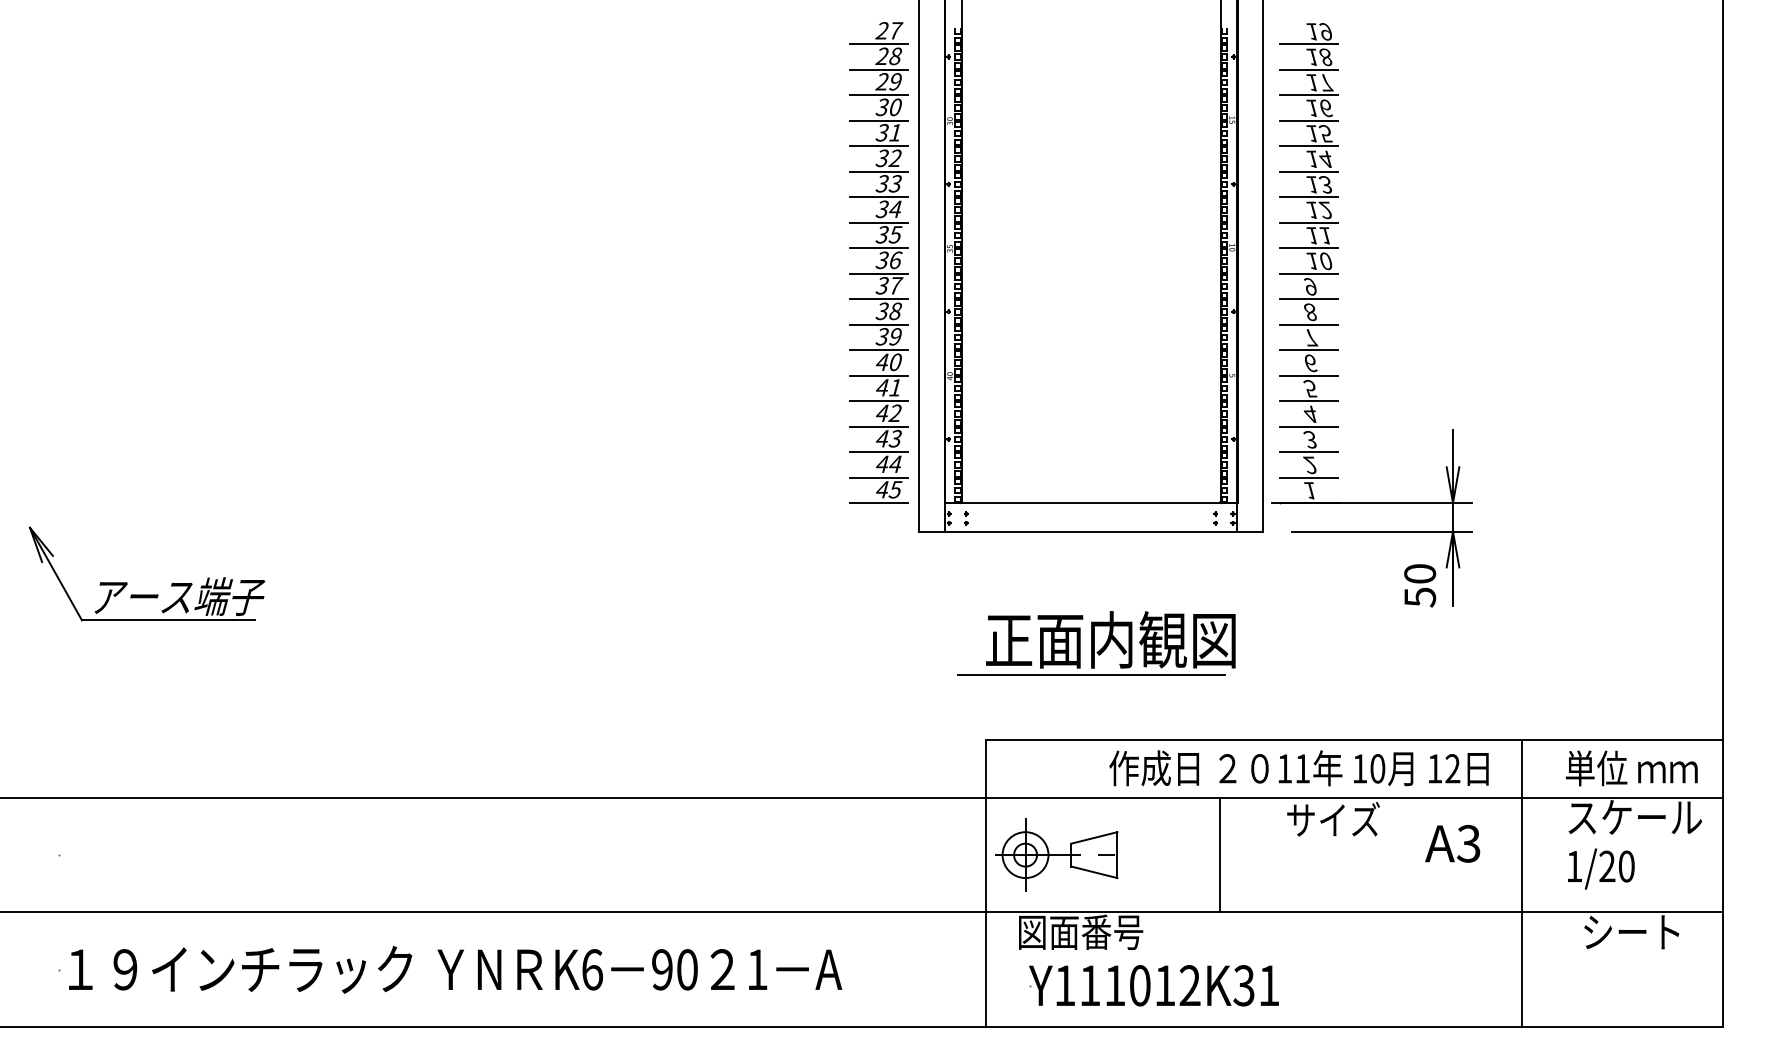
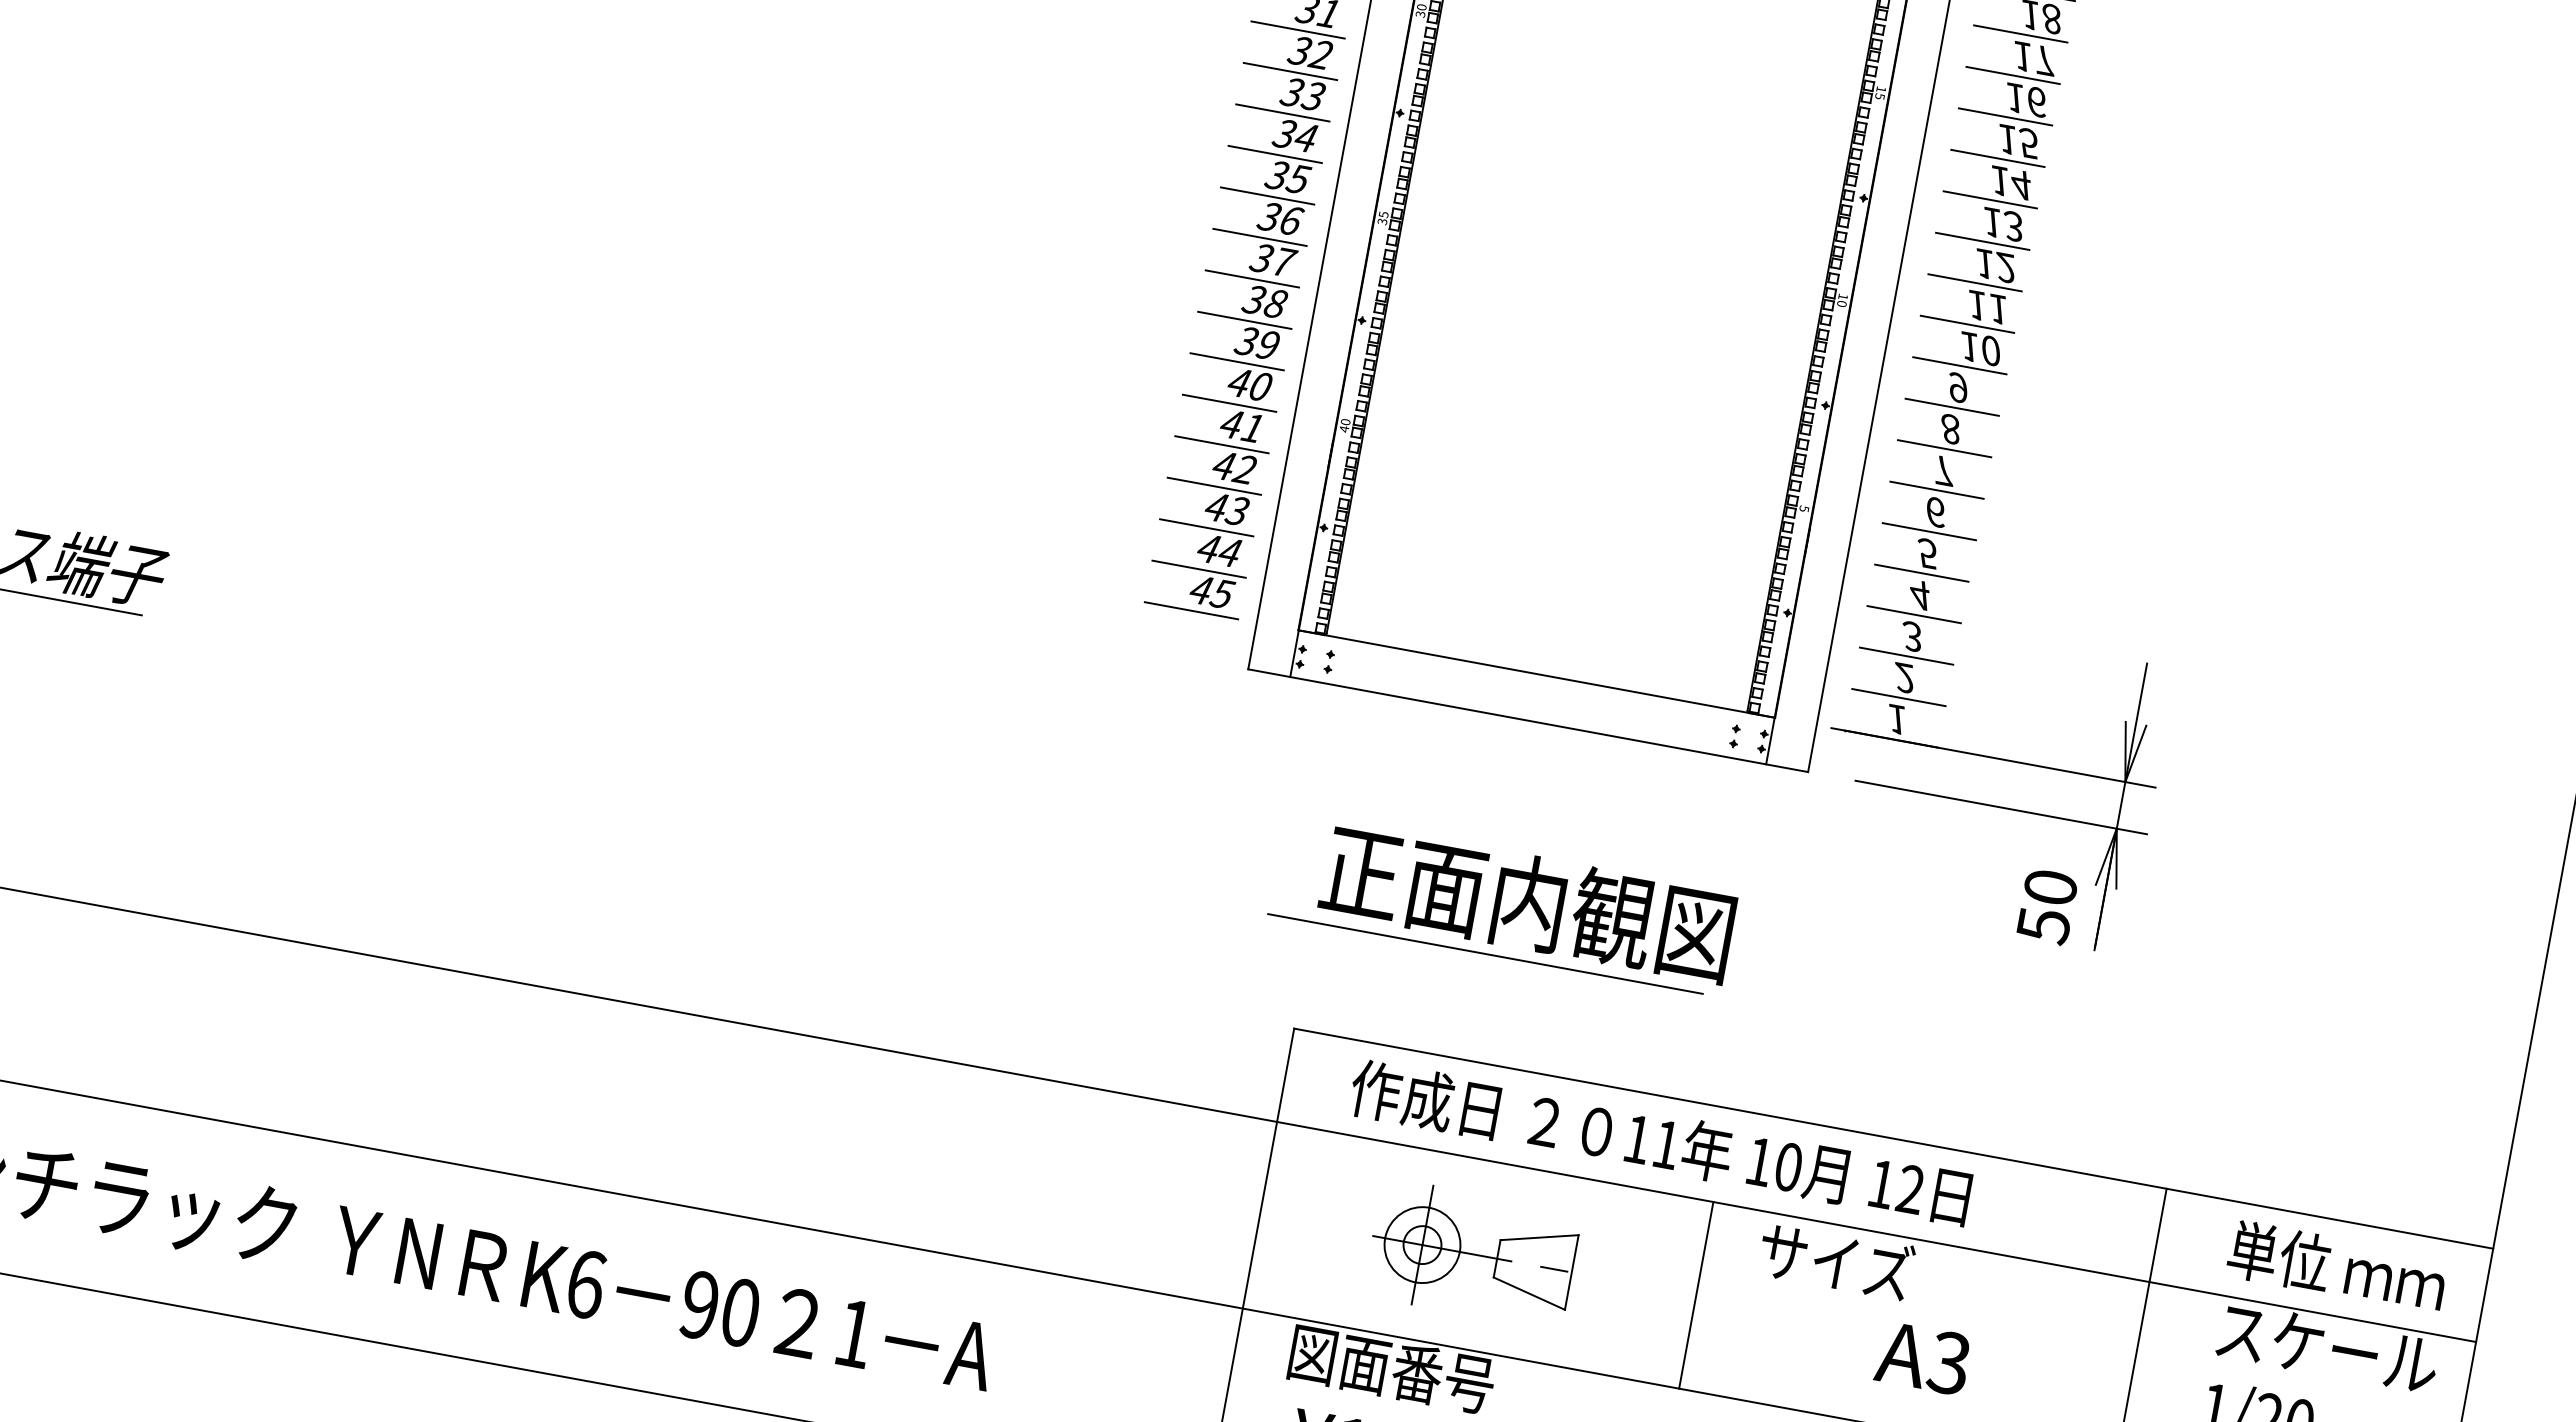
text: (1298, 768) -> (1659, 1142), moved
text: (1452, 843) -> (1922, 1357), moved
part: (1056, 854) -> (1473, 1253), moved
line: (1219, 854) -> (1695, 1294), moved

